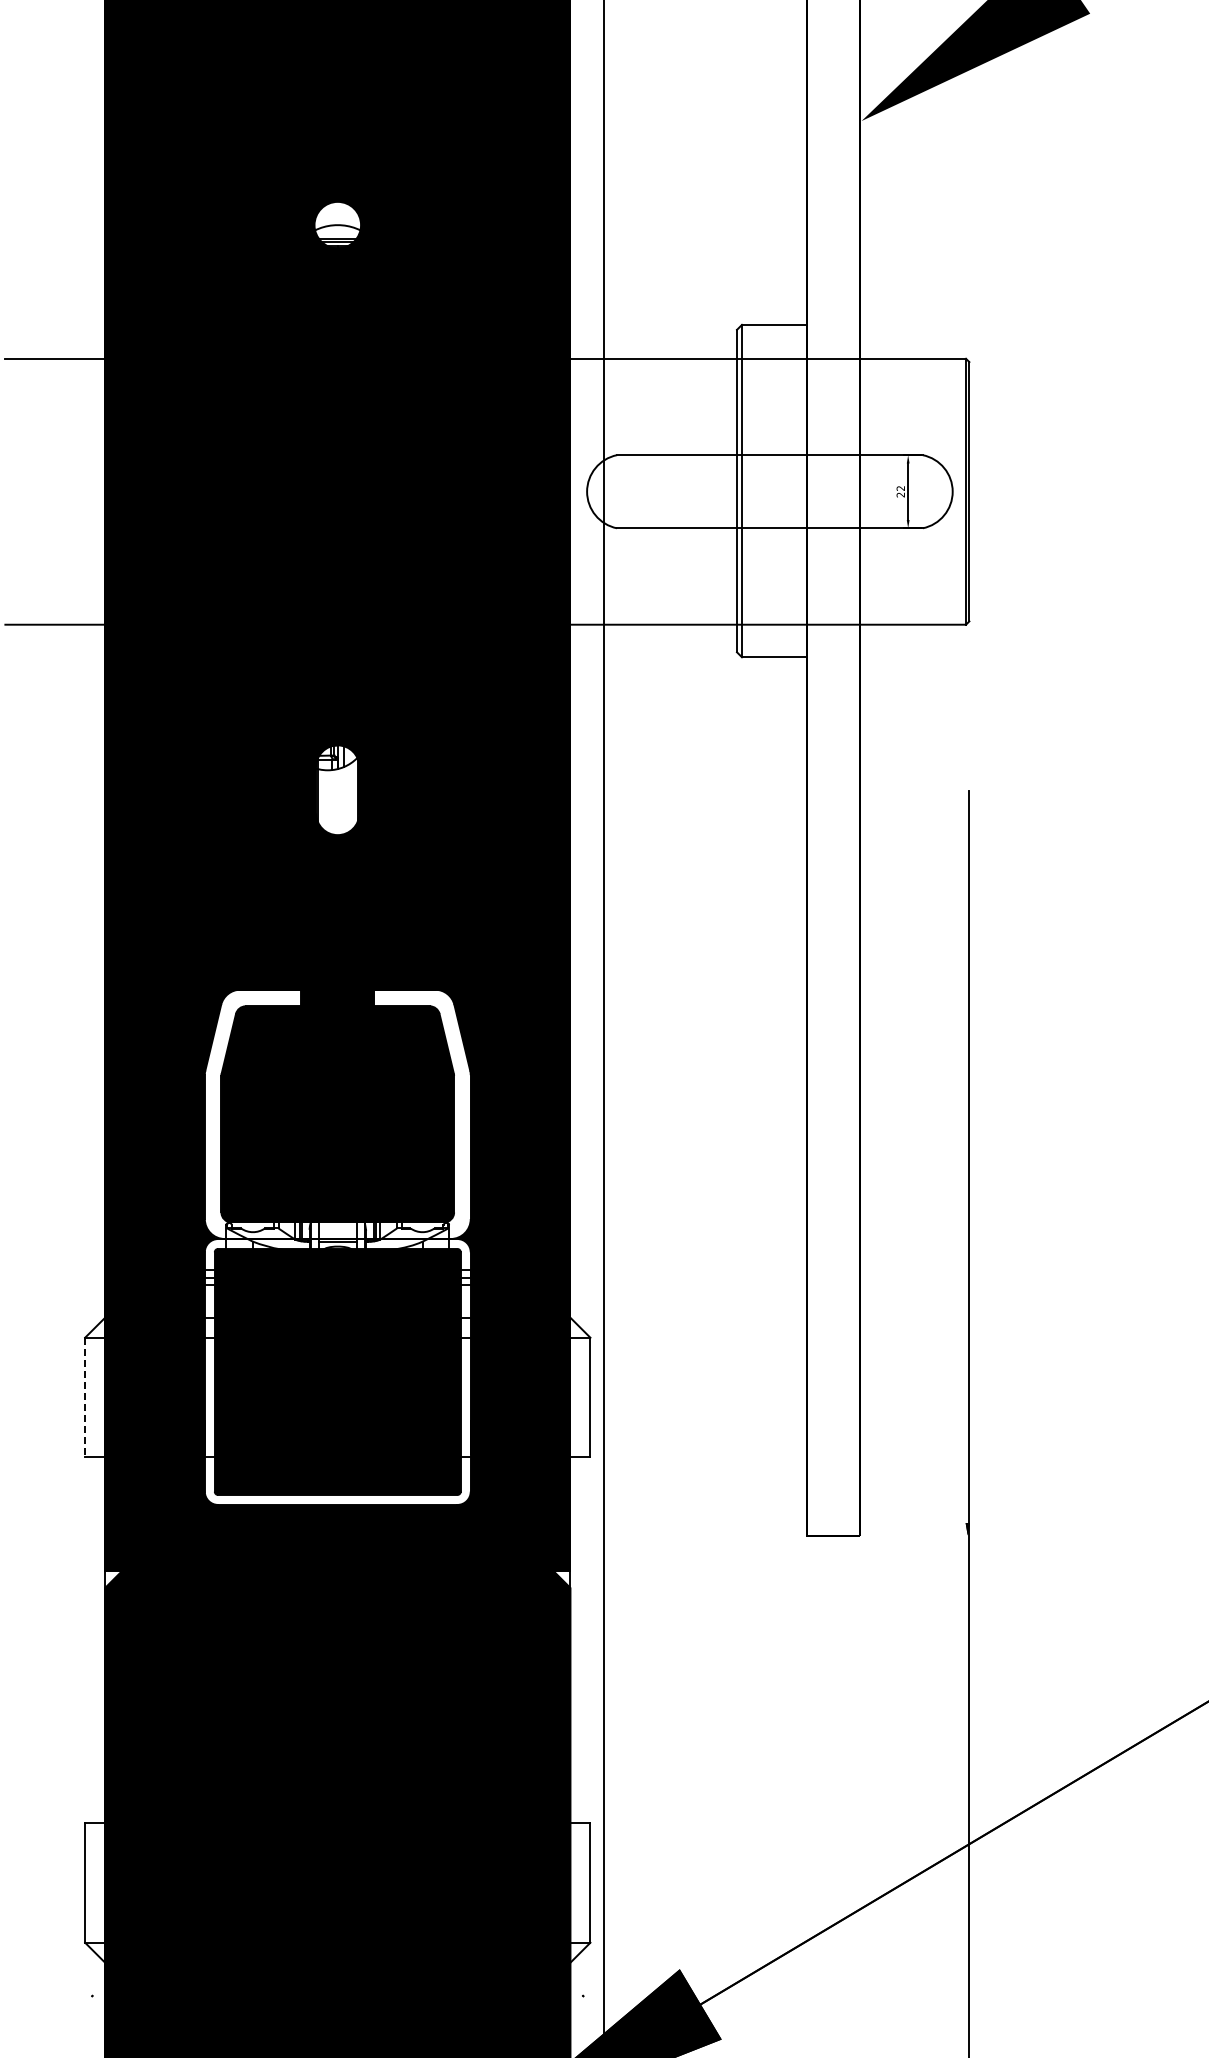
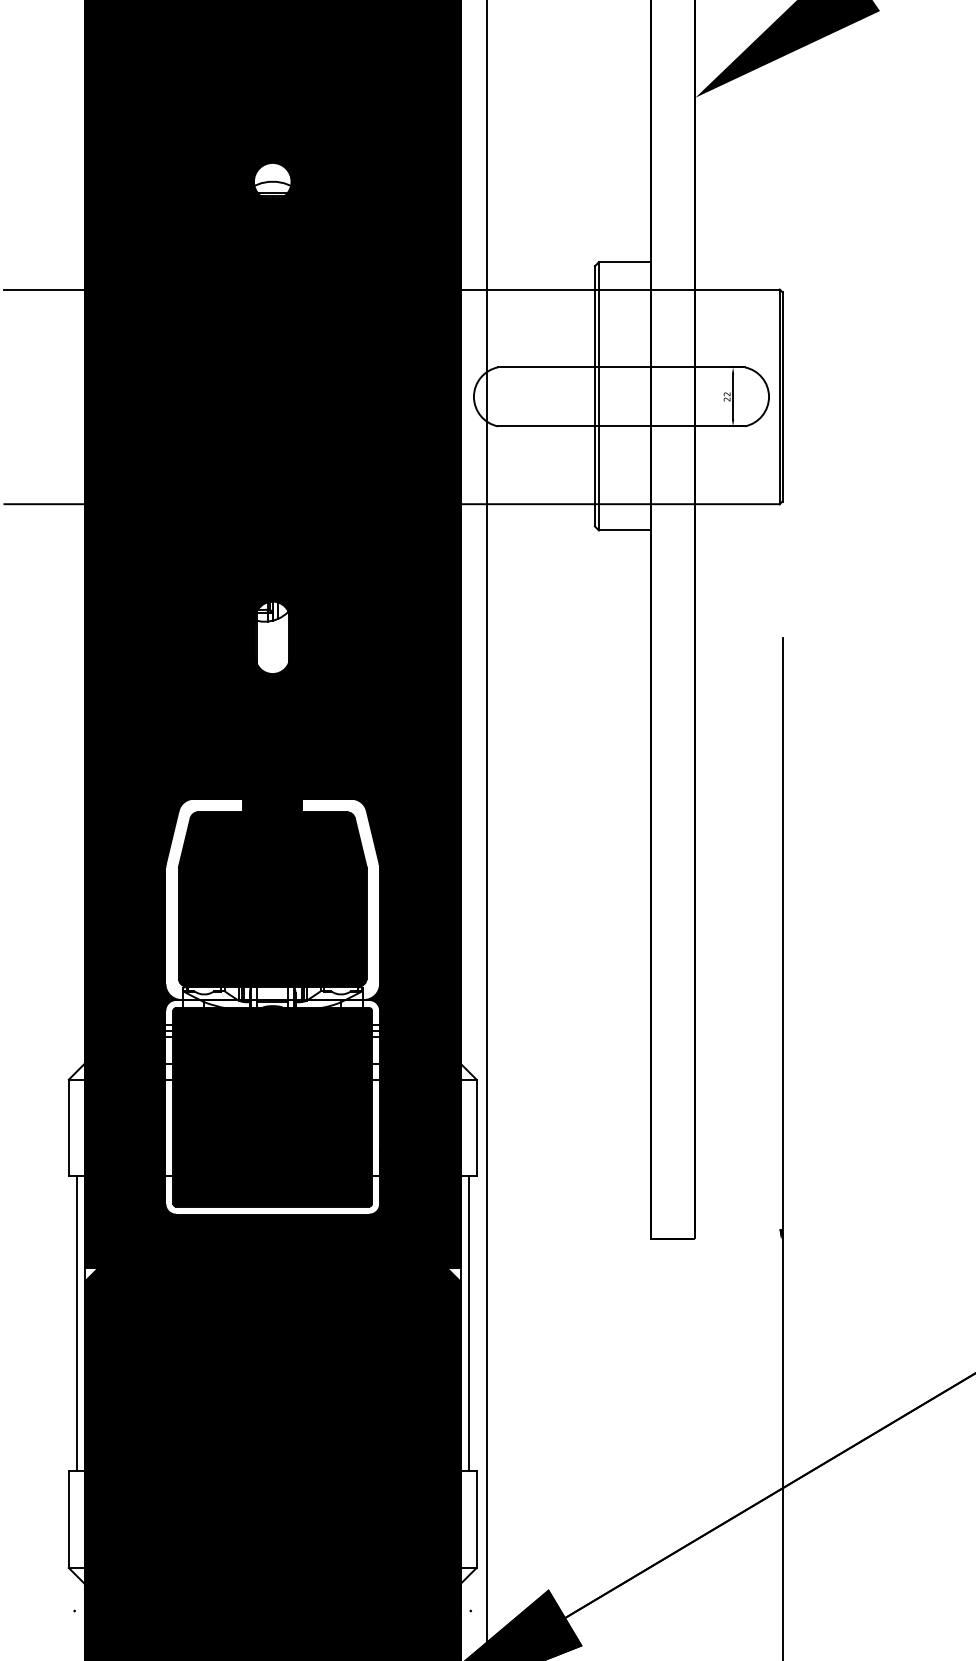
line: (85, 1397) -> (69, 1127), dashed -> solid
line: (95, 1640) -> (77, 1324), added
line: (580, 1640) -> (468, 1324), added

